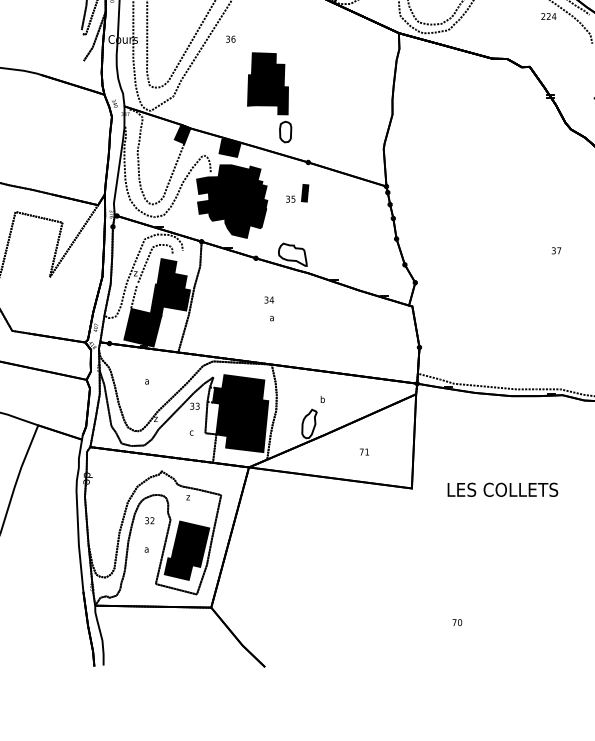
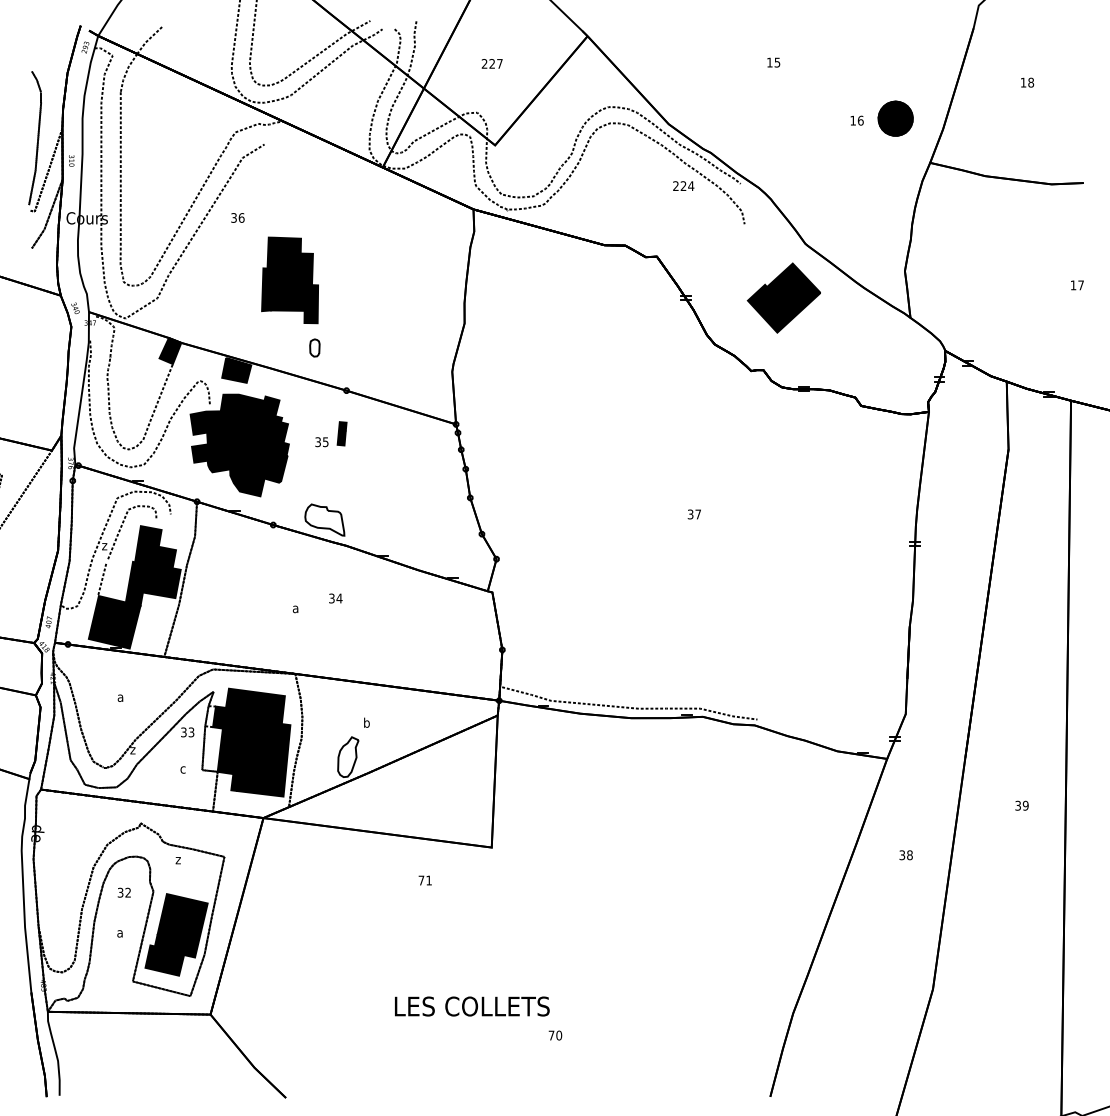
part: (285, 131) -> (314, 347), size x0.6
text: (269, 300) -> (335, 598), moved
text: (363, 452) -> (424, 880), moved
text: (503, 489) -> (472, 1006), moved

